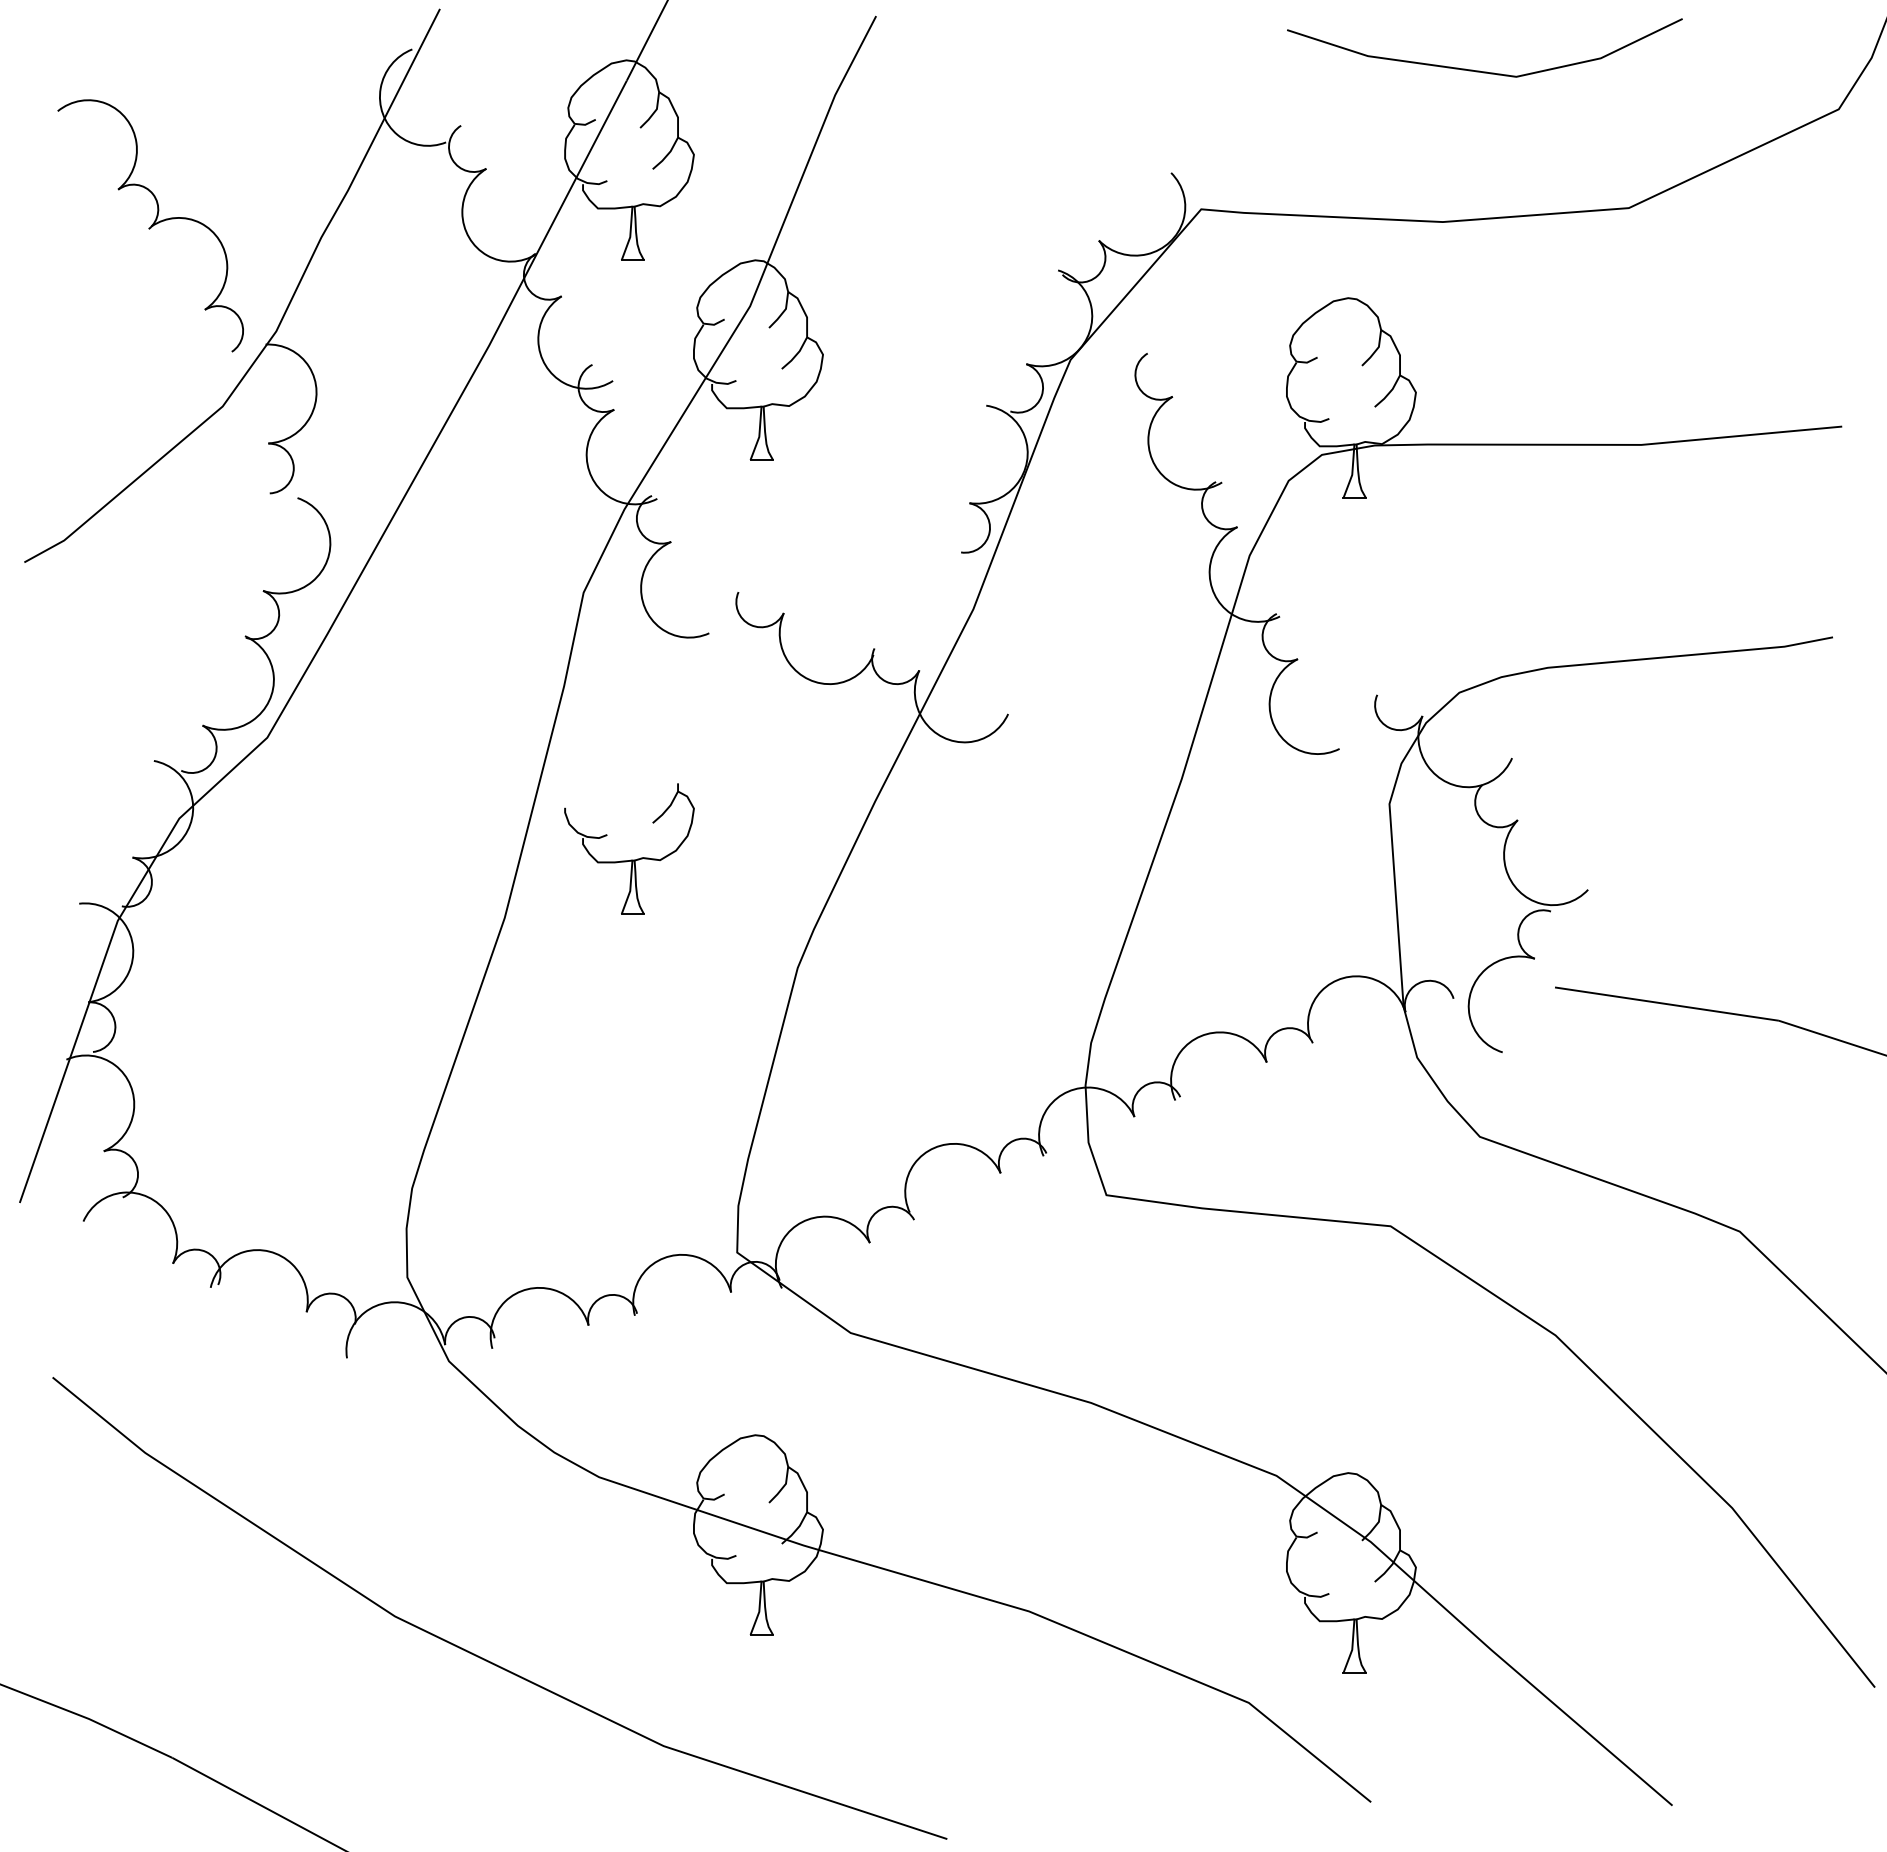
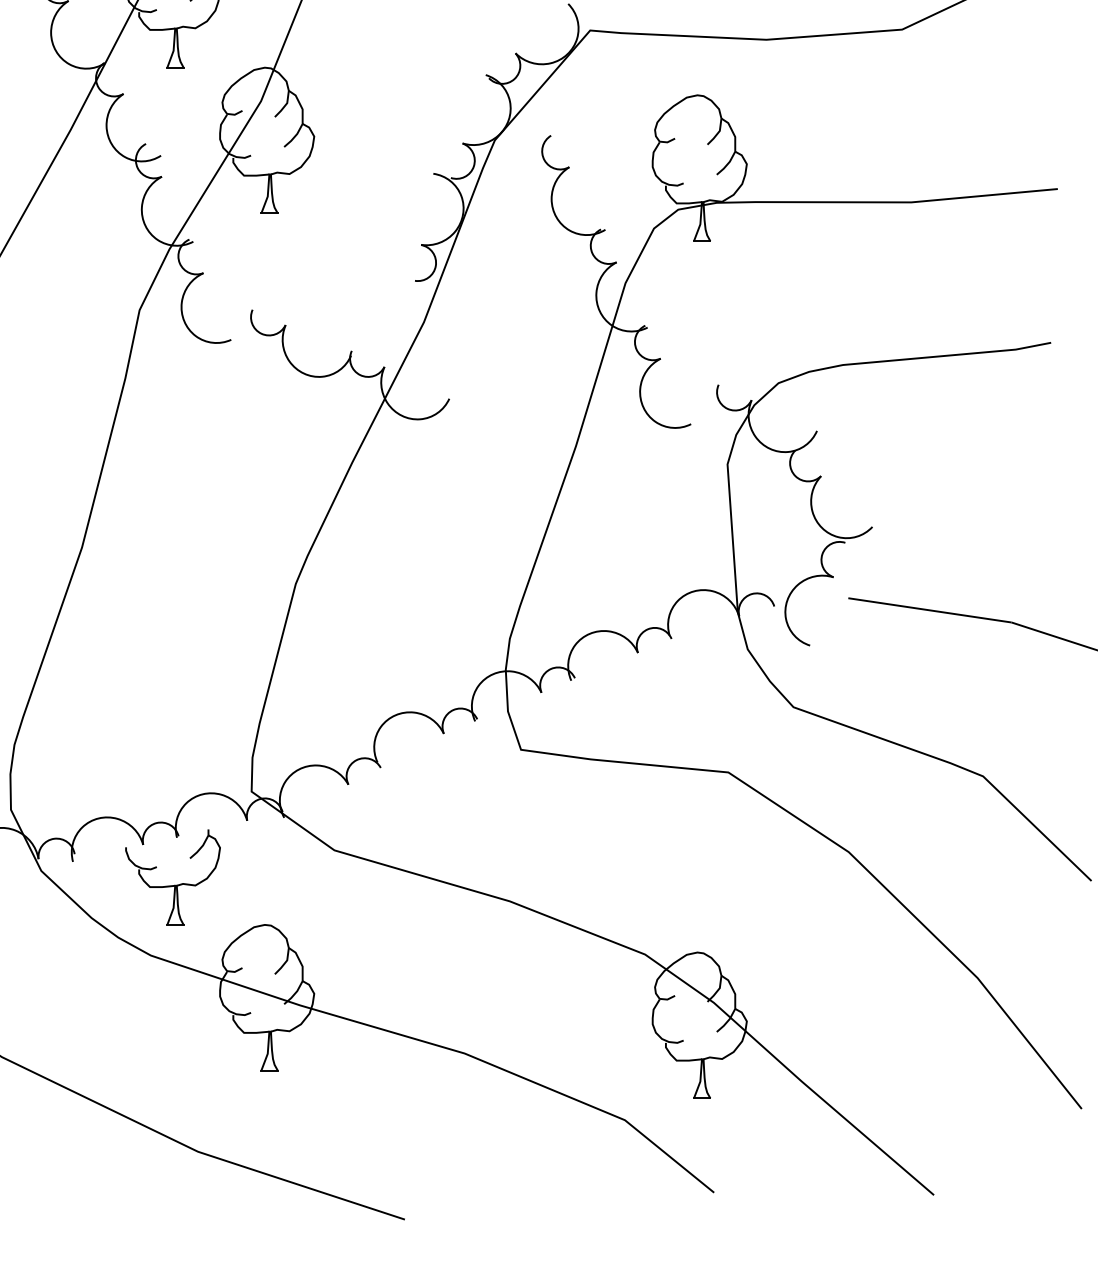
part: (630, 859) -> (173, 884), moved

